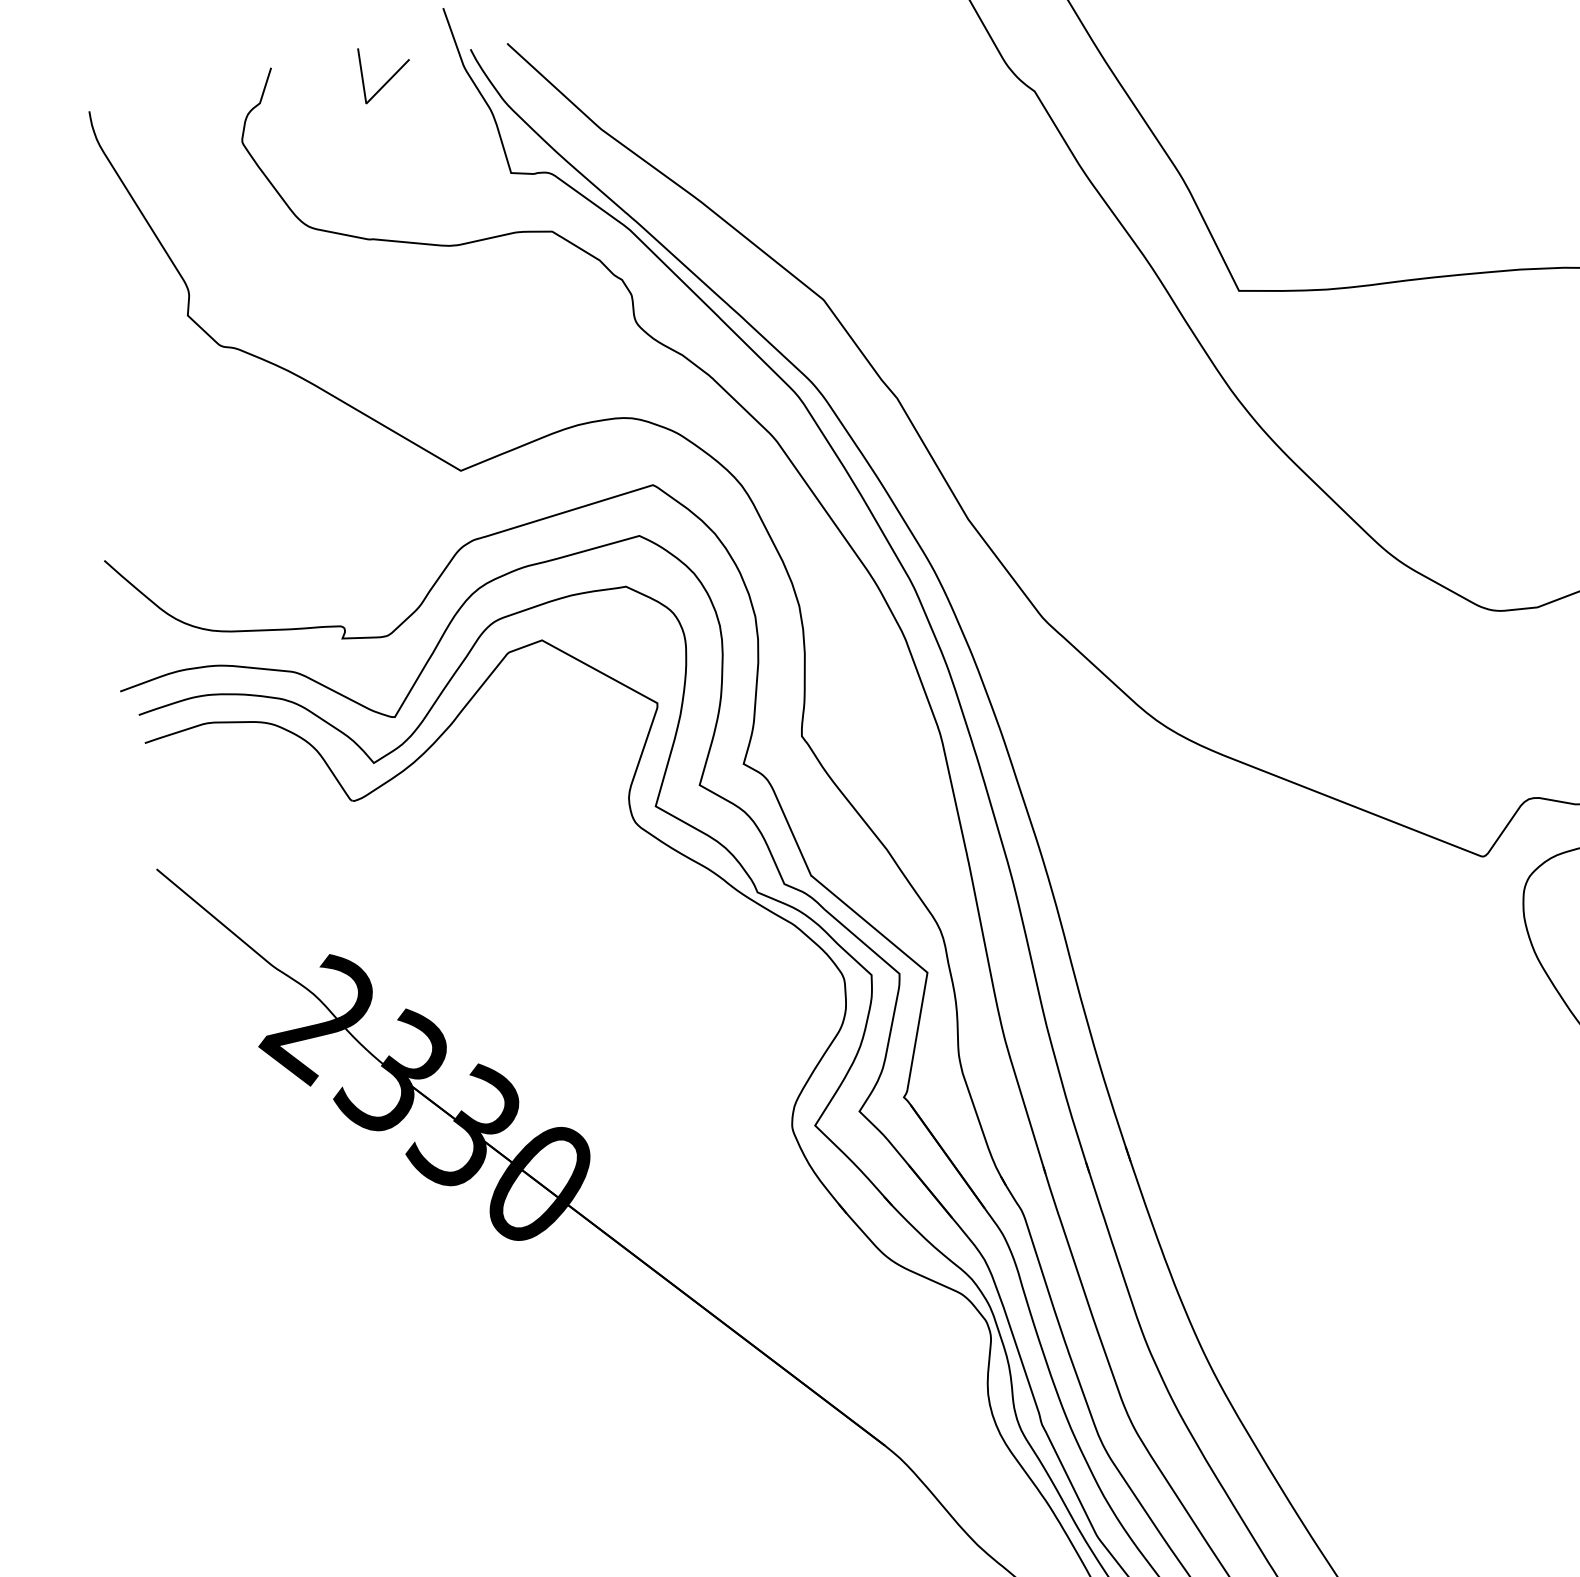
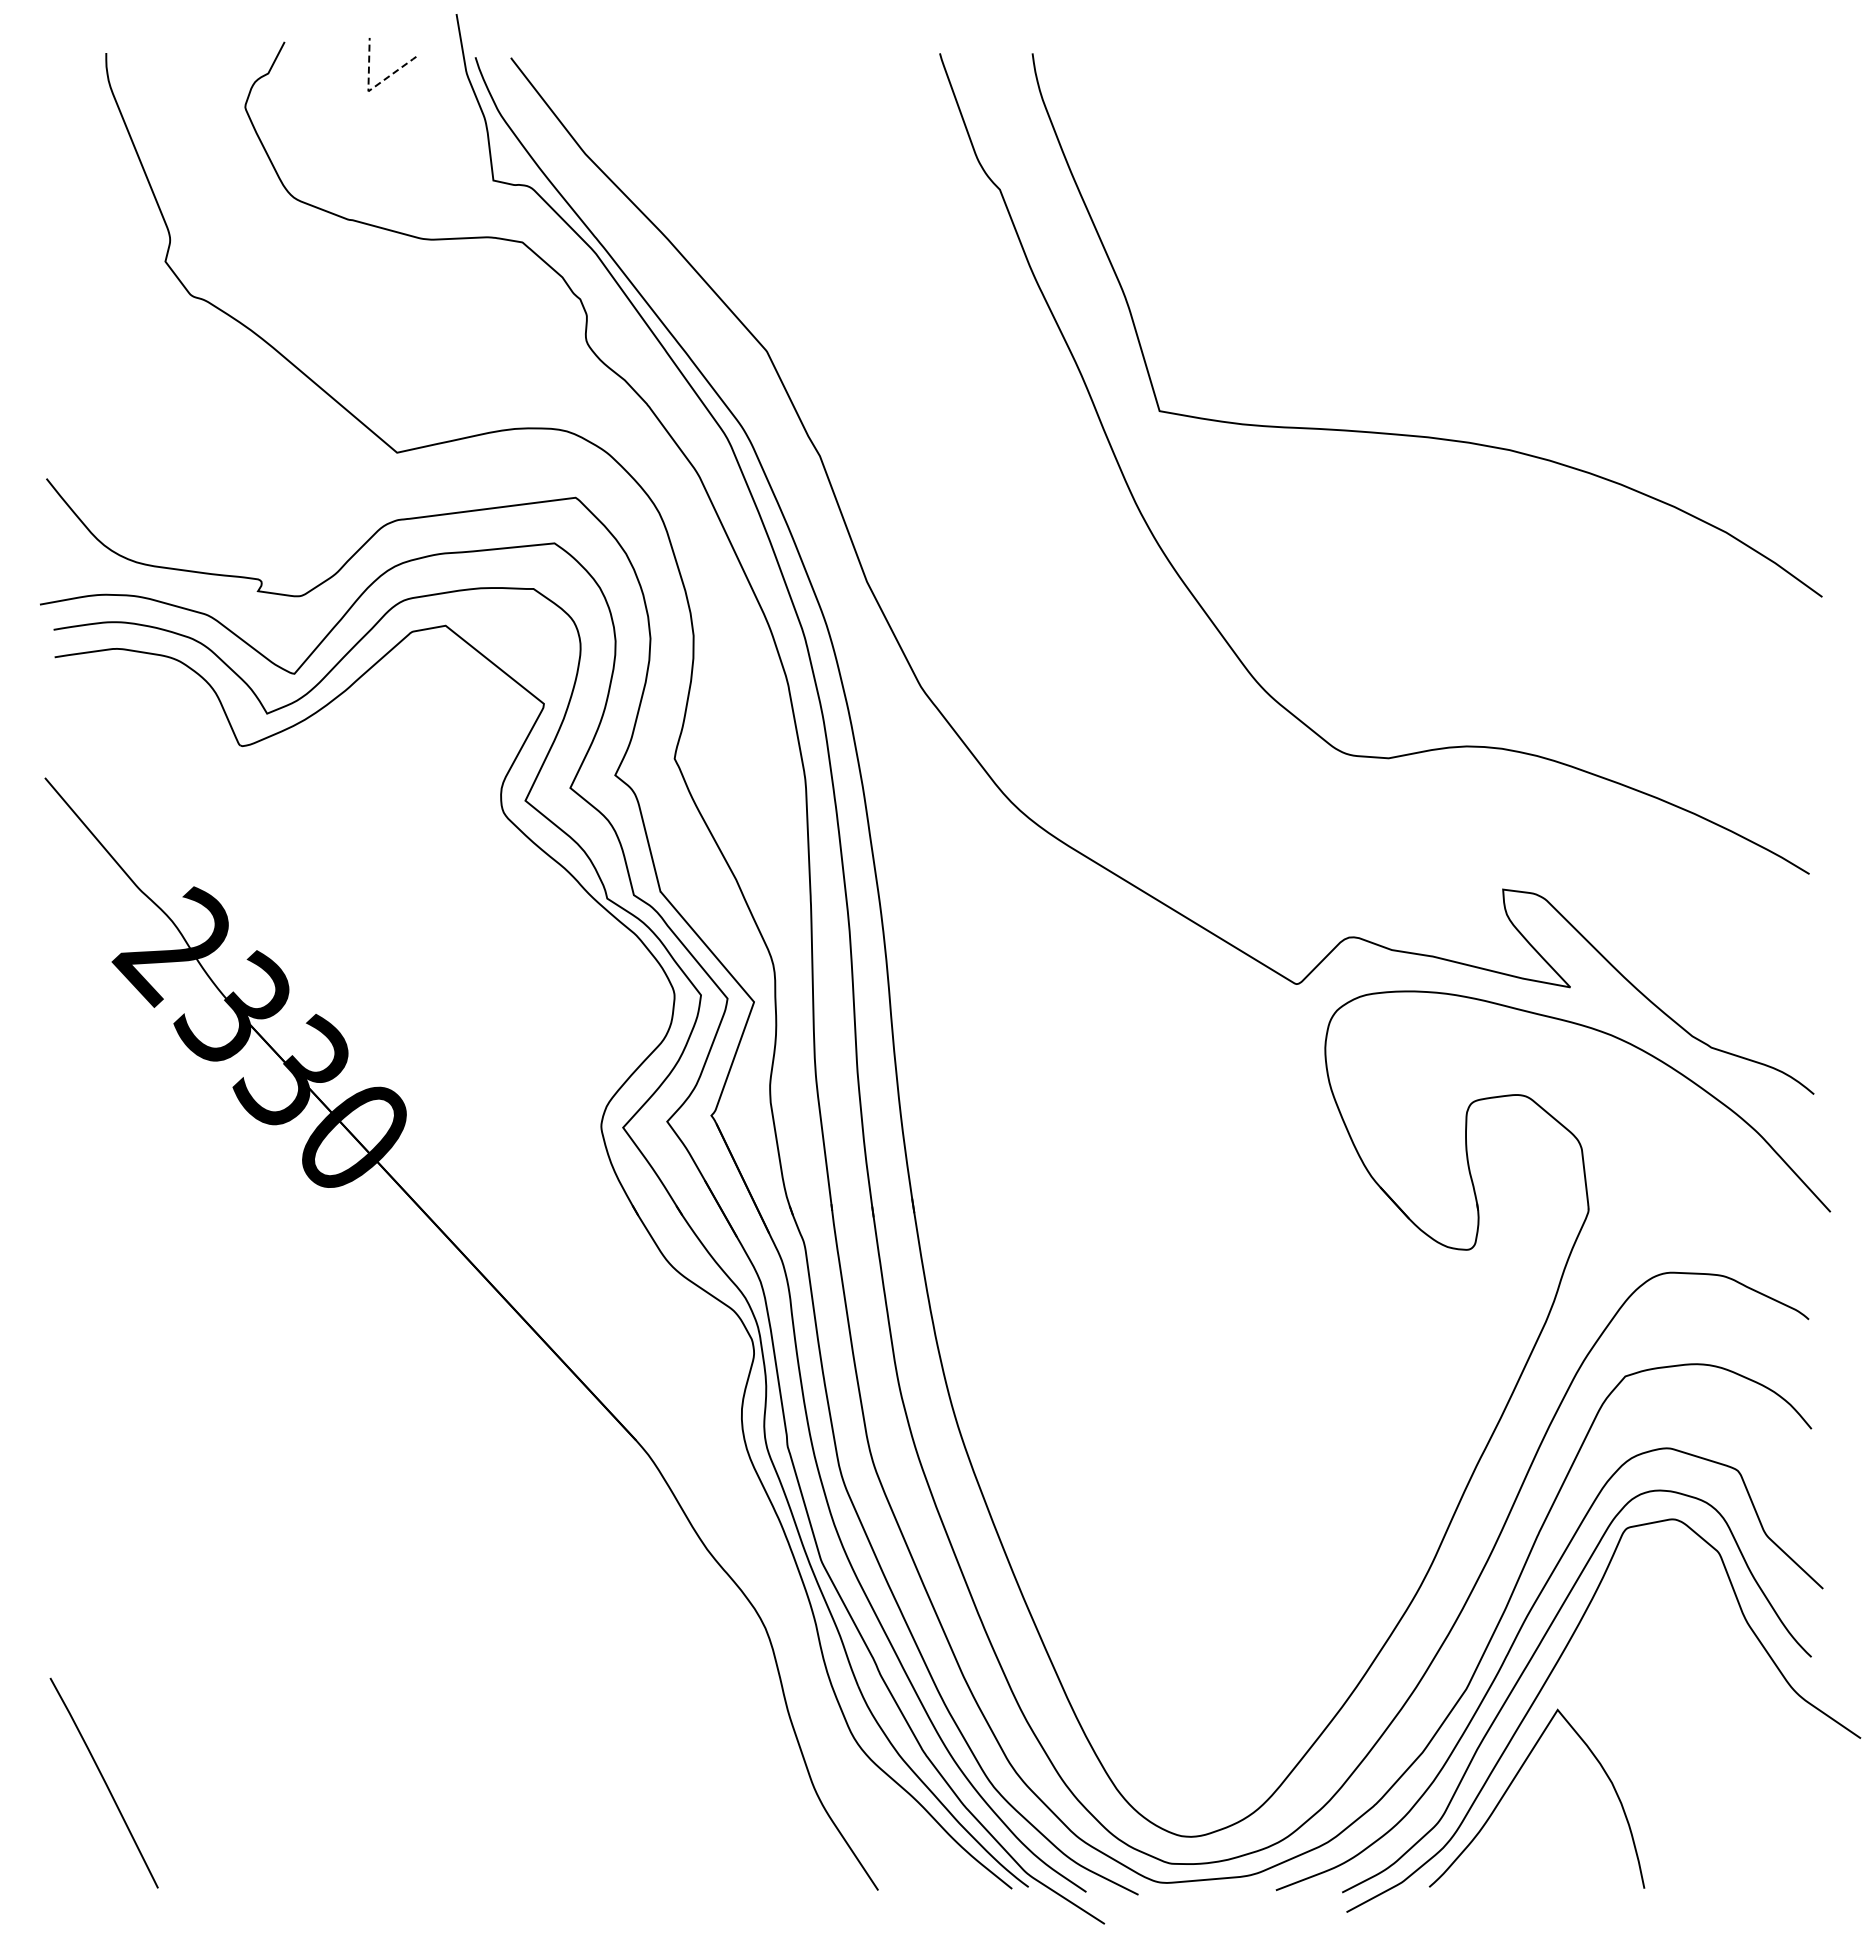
line: (368, 101) -> (370, 89), solid -> dashed

